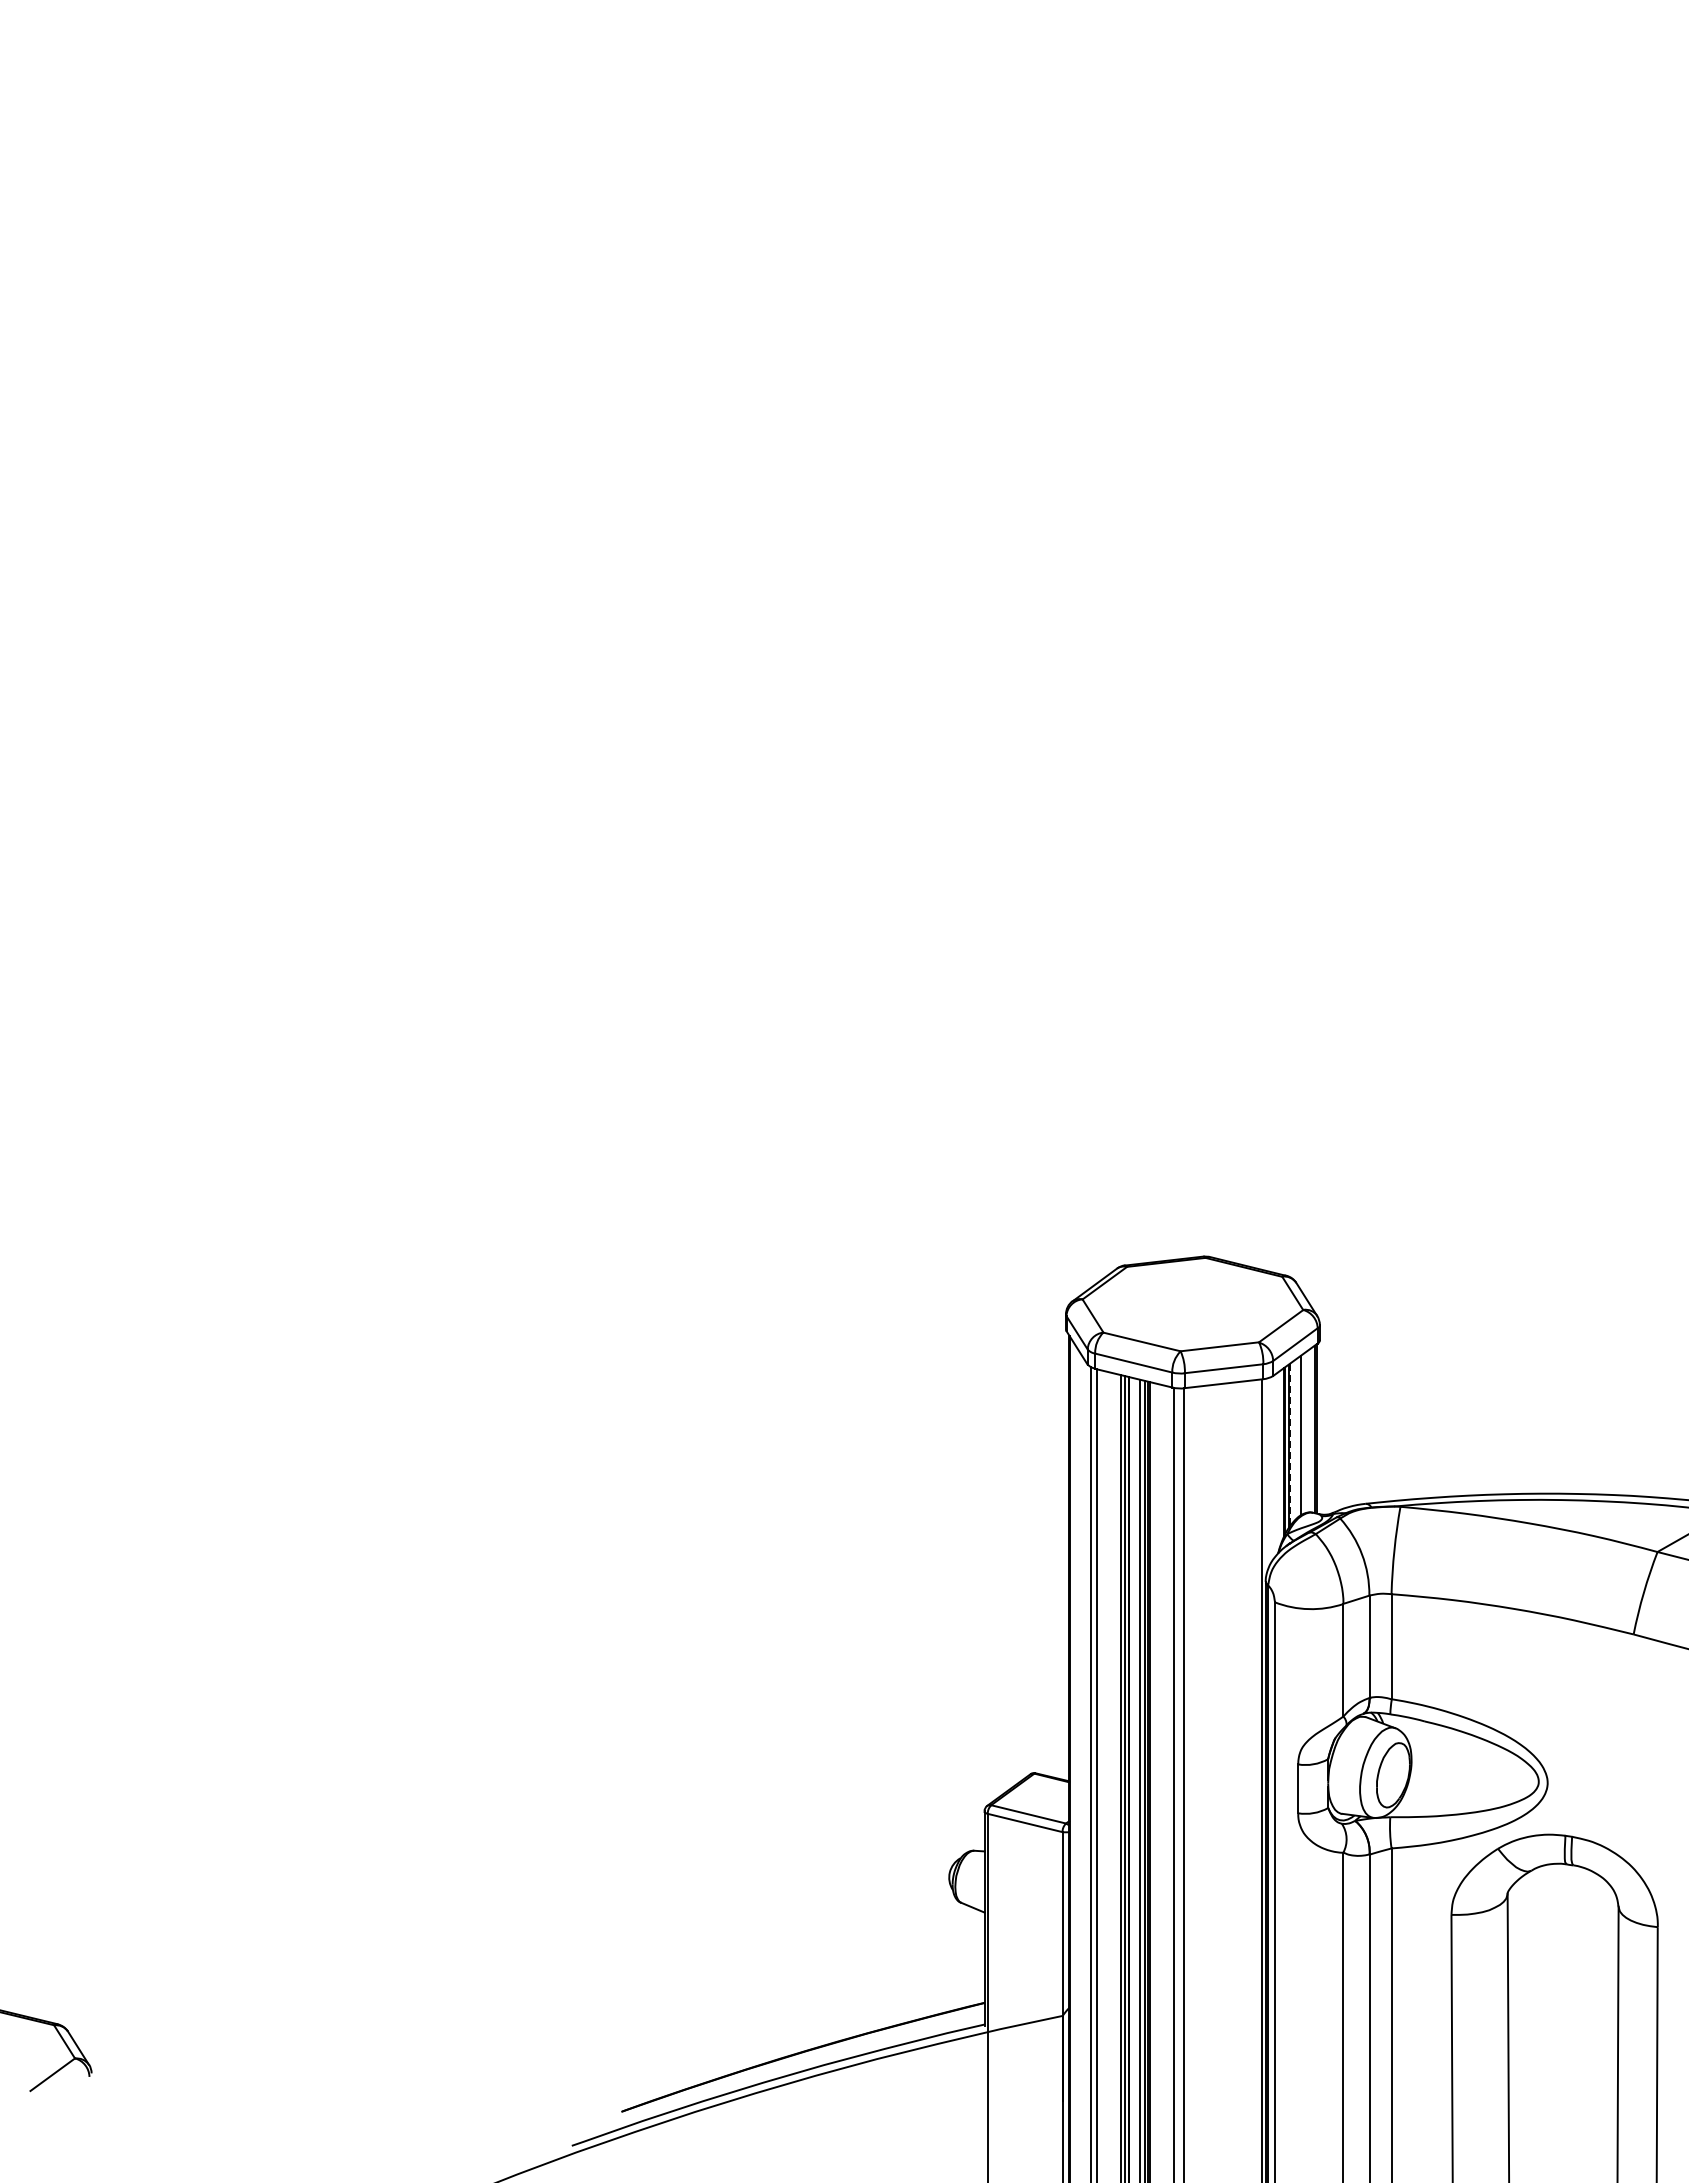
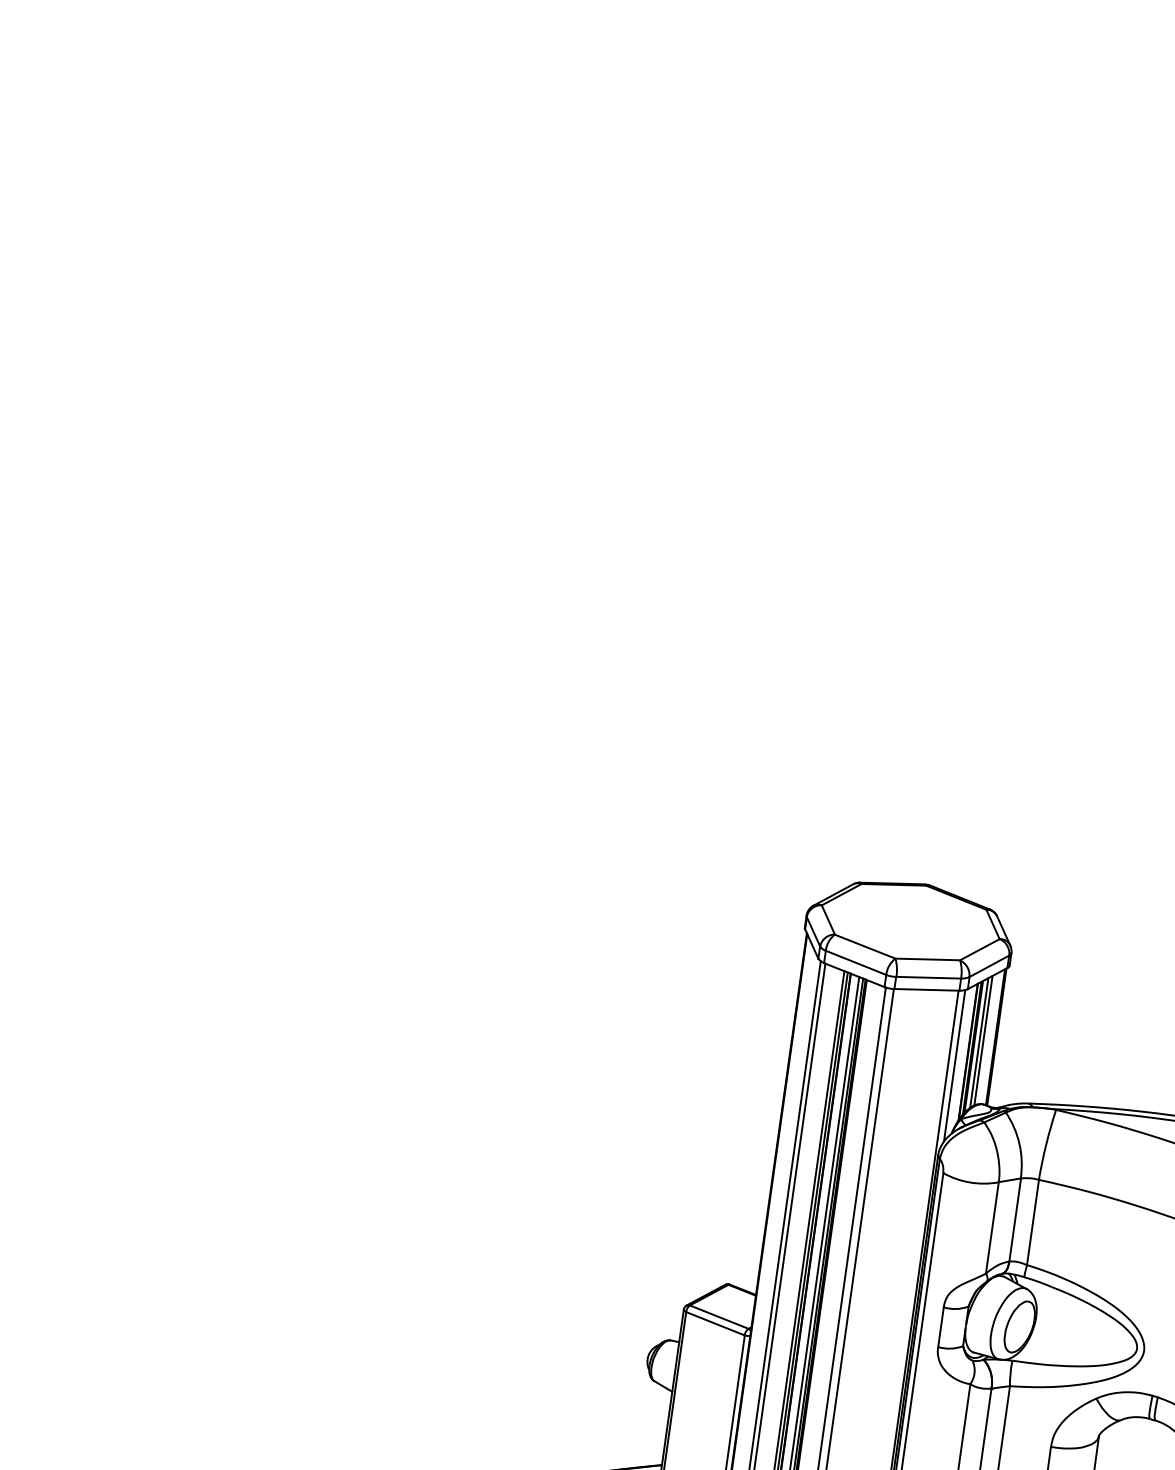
line: (1296, 1438) -> (979, 1042), added
line: (1290, 1445) -> (973, 1047), dashed -> solid
line: (1270, 1470) -> (954, 1065), added

